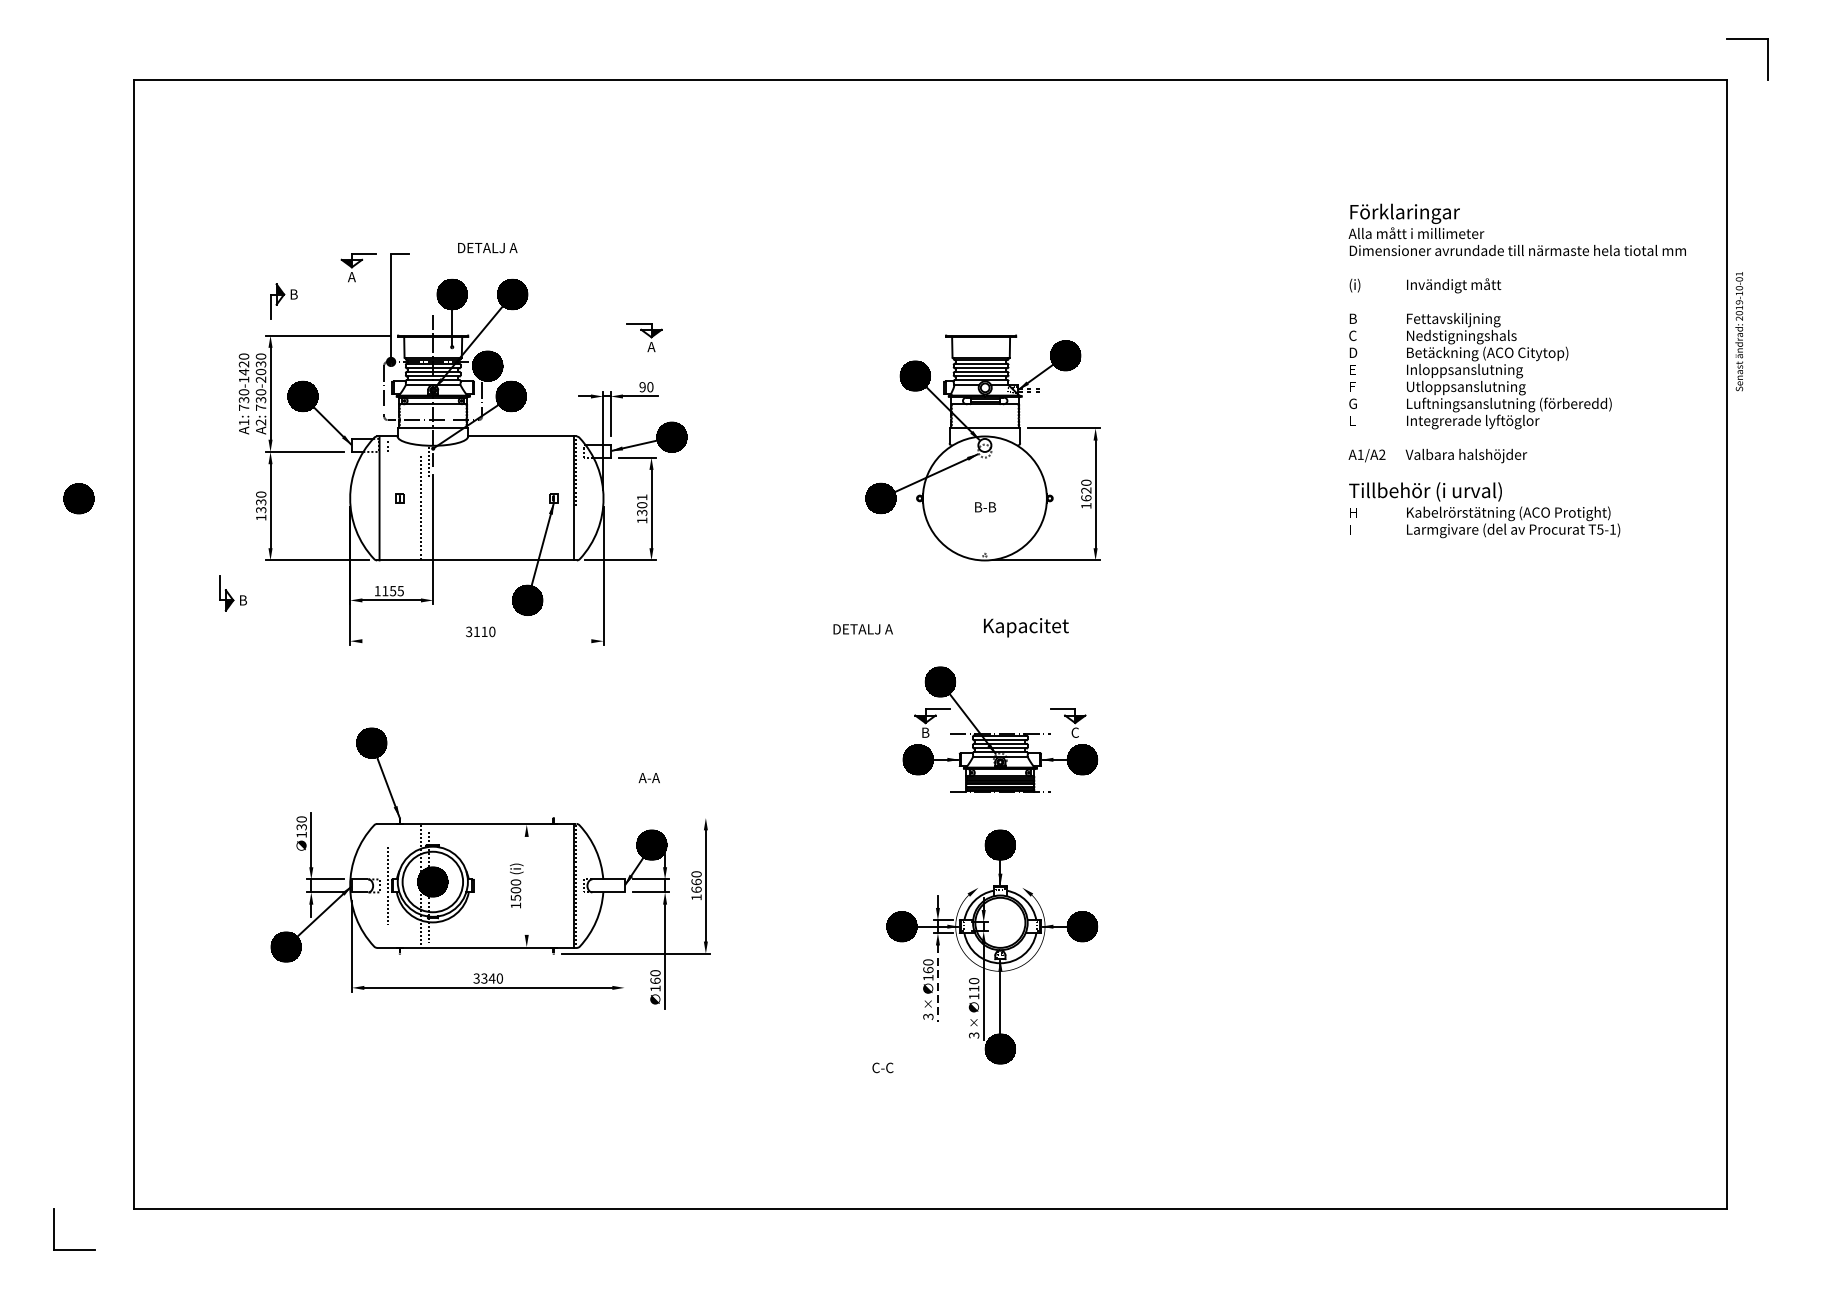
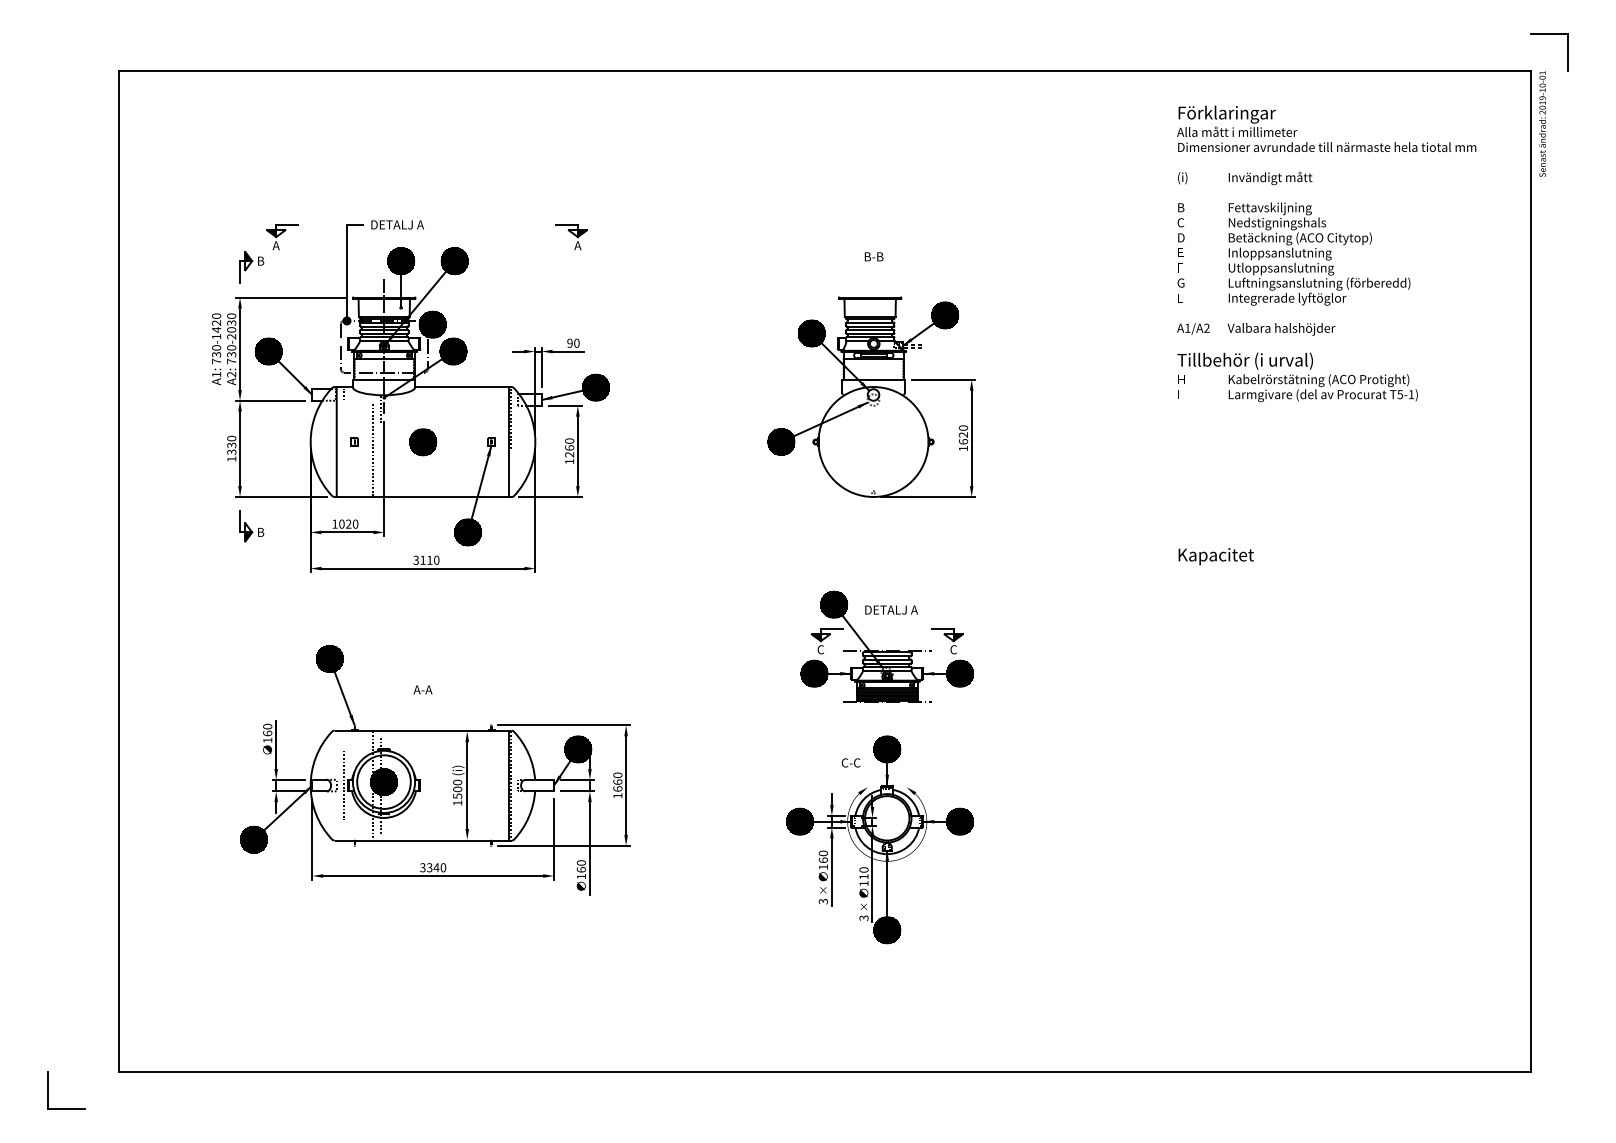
text: (487, 247) -> (397, 224), moved
part: (358, 267) -> (282, 237), moved
text: (1739, 330) -> (1542, 123), moved
part: (644, 337) -> (571, 237), moved
text: (1517, 370) -> (1326, 253), moved
part: (79, 499) -> (423, 442), moved
text: (642, 504) -> (569, 447), 1301 -> 1260
text: (984, 506) -> (873, 256), moved
text: (392, 590) -> (348, 523), 1155 -> 1020
part: (232, 593) -> (251, 526), moved
text: (1025, 627) -> (1215, 556), moved
text: (863, 628) -> (891, 609), moved
line: (476, 641) -> (422, 568), added
text: (925, 732) -> (820, 649), B -> C
text: (648, 777) -> (422, 689), moved
line: (635, 818) -> (563, 725), added
text: (301, 827) -> (267, 733), 130 -> 160
line: (527, 885) -> (467, 785), added
line: (625, 945) -> (554, 838), added
line: (937, 983) -> (831, 872), dashed -> solid
text: (882, 1067) -> (850, 762), moved

